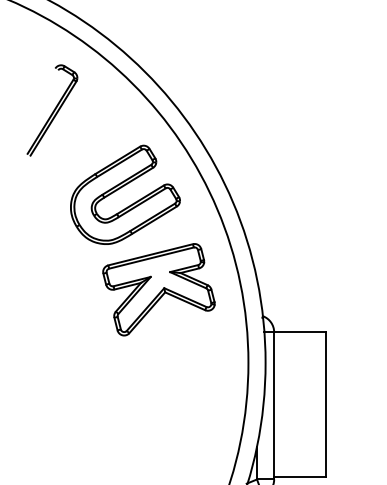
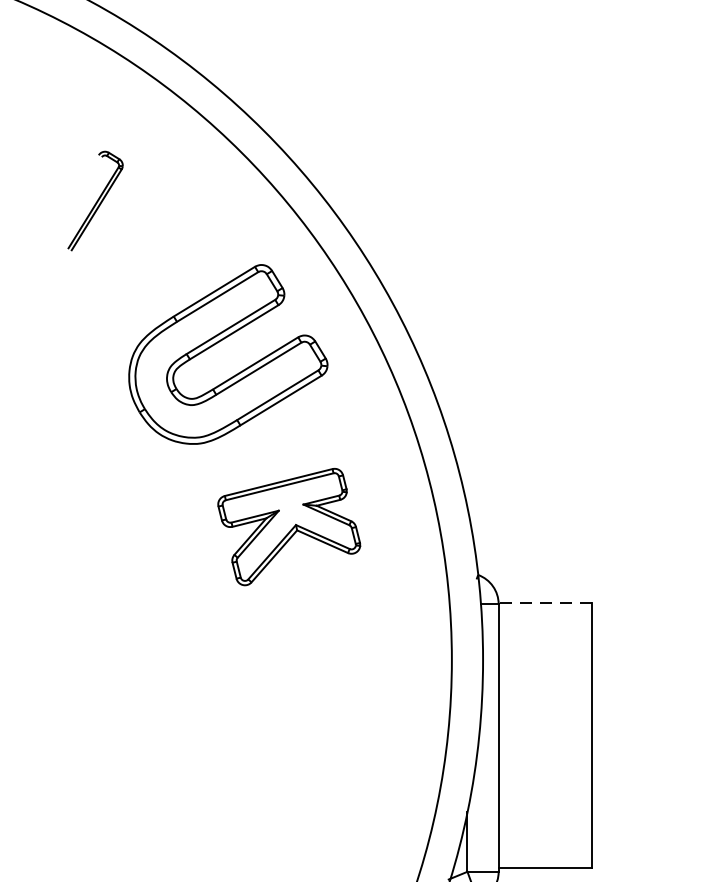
part: (52, 110) -> (95, 201), size x0.6
part: (158, 289) -> (288, 526), size x0.7
line: (299, 331) -> (544, 602), solid -> dashed

